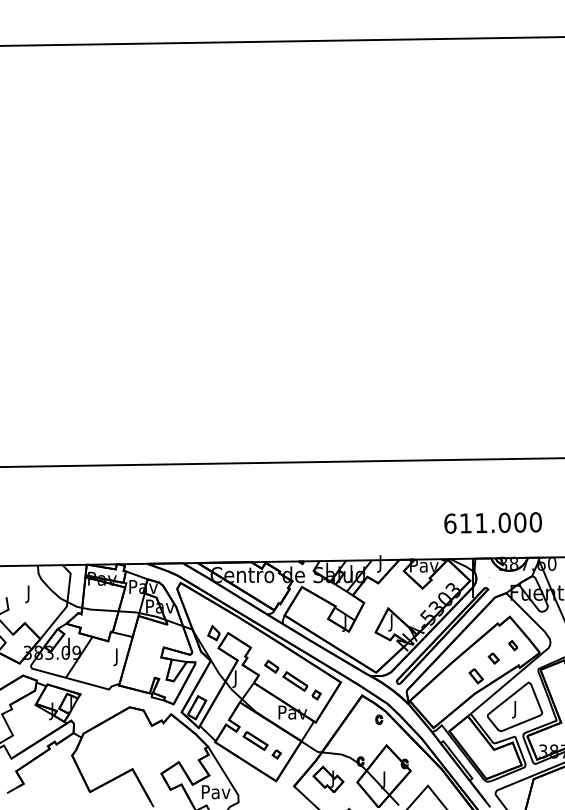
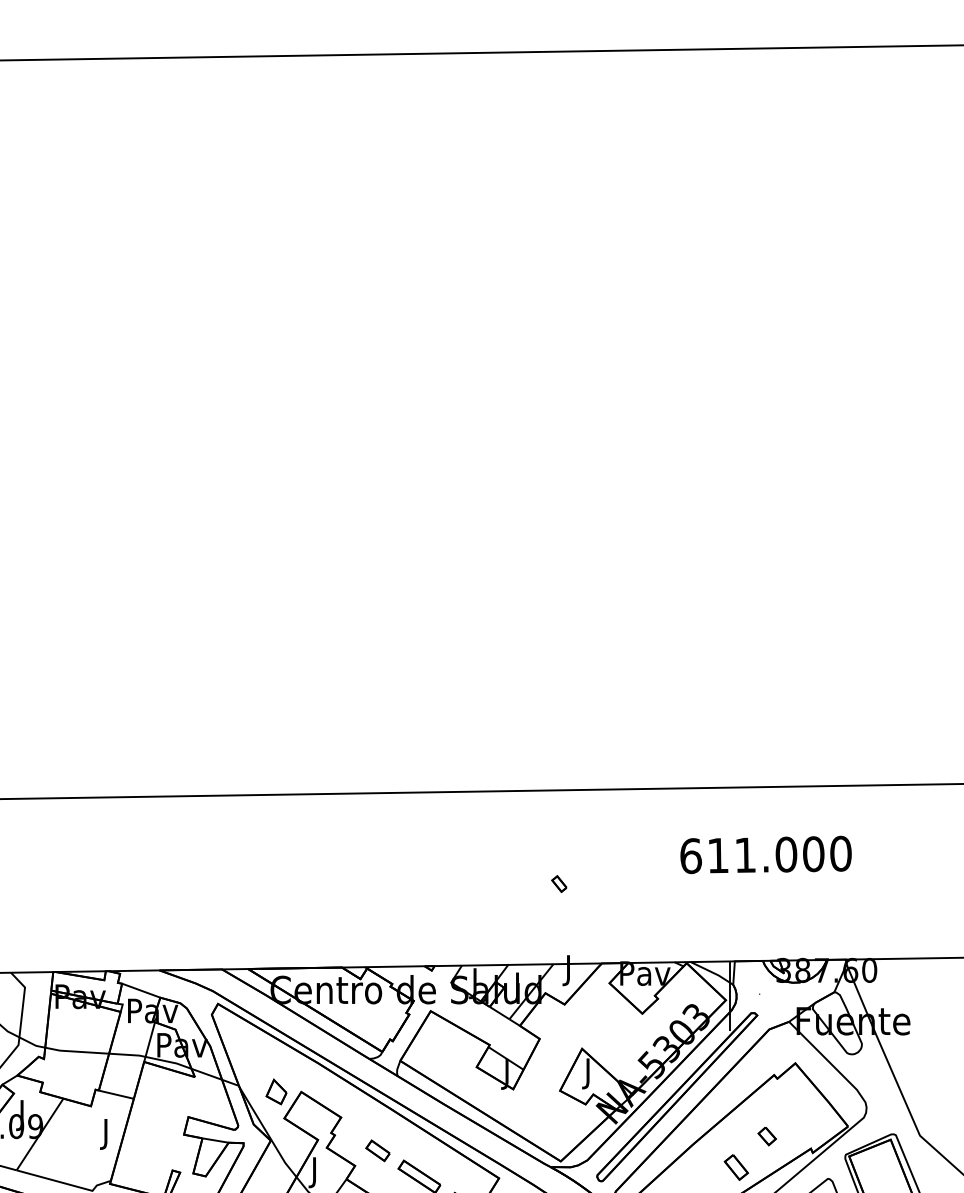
text: (492, 522) -> (764, 854), moved
part: (512, 645) -> (557, 883), moved

